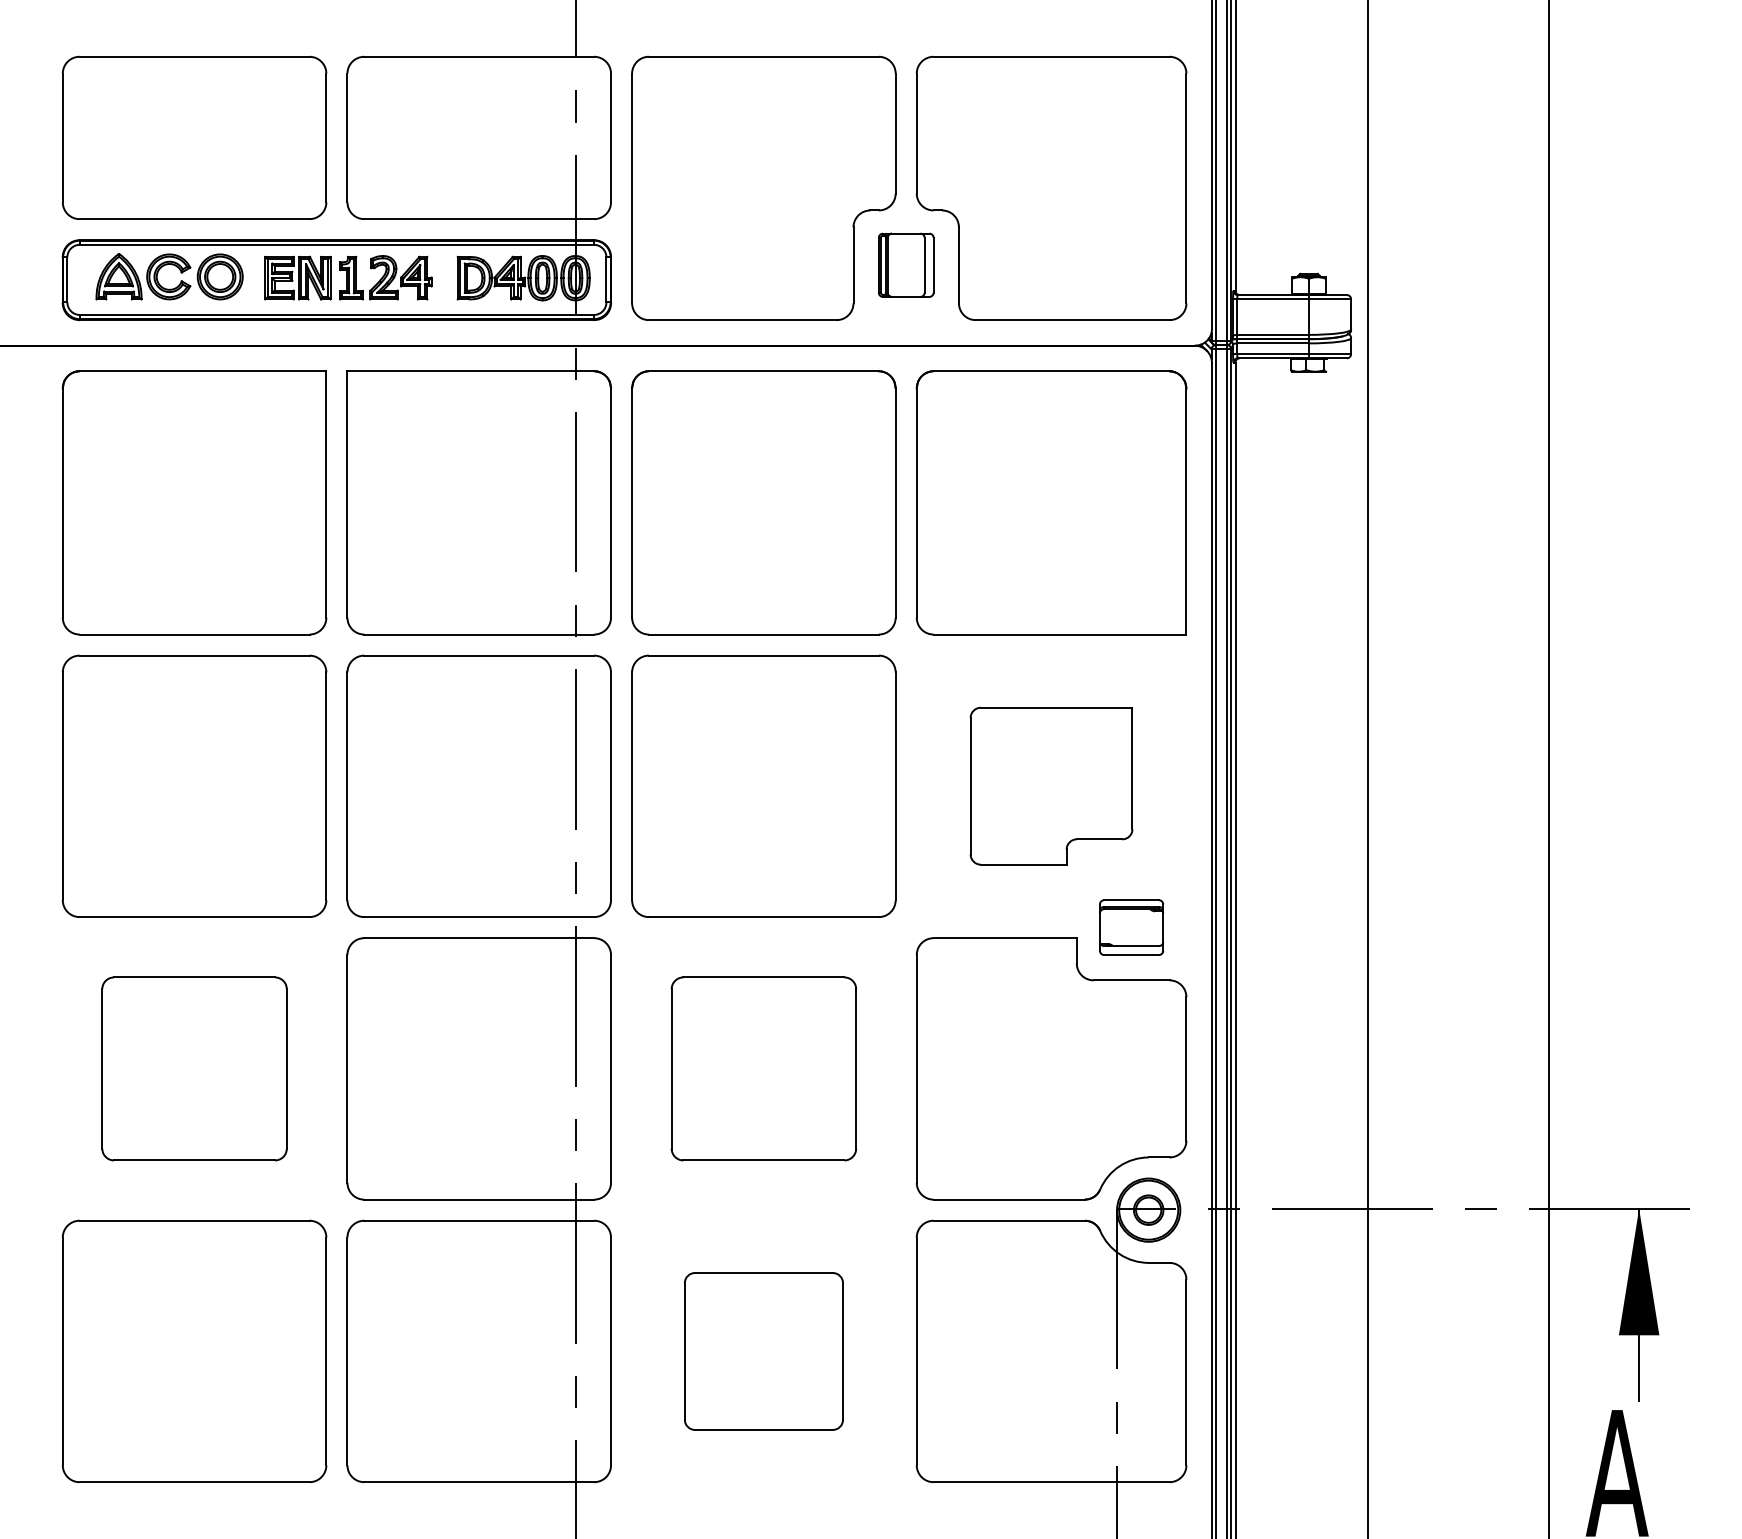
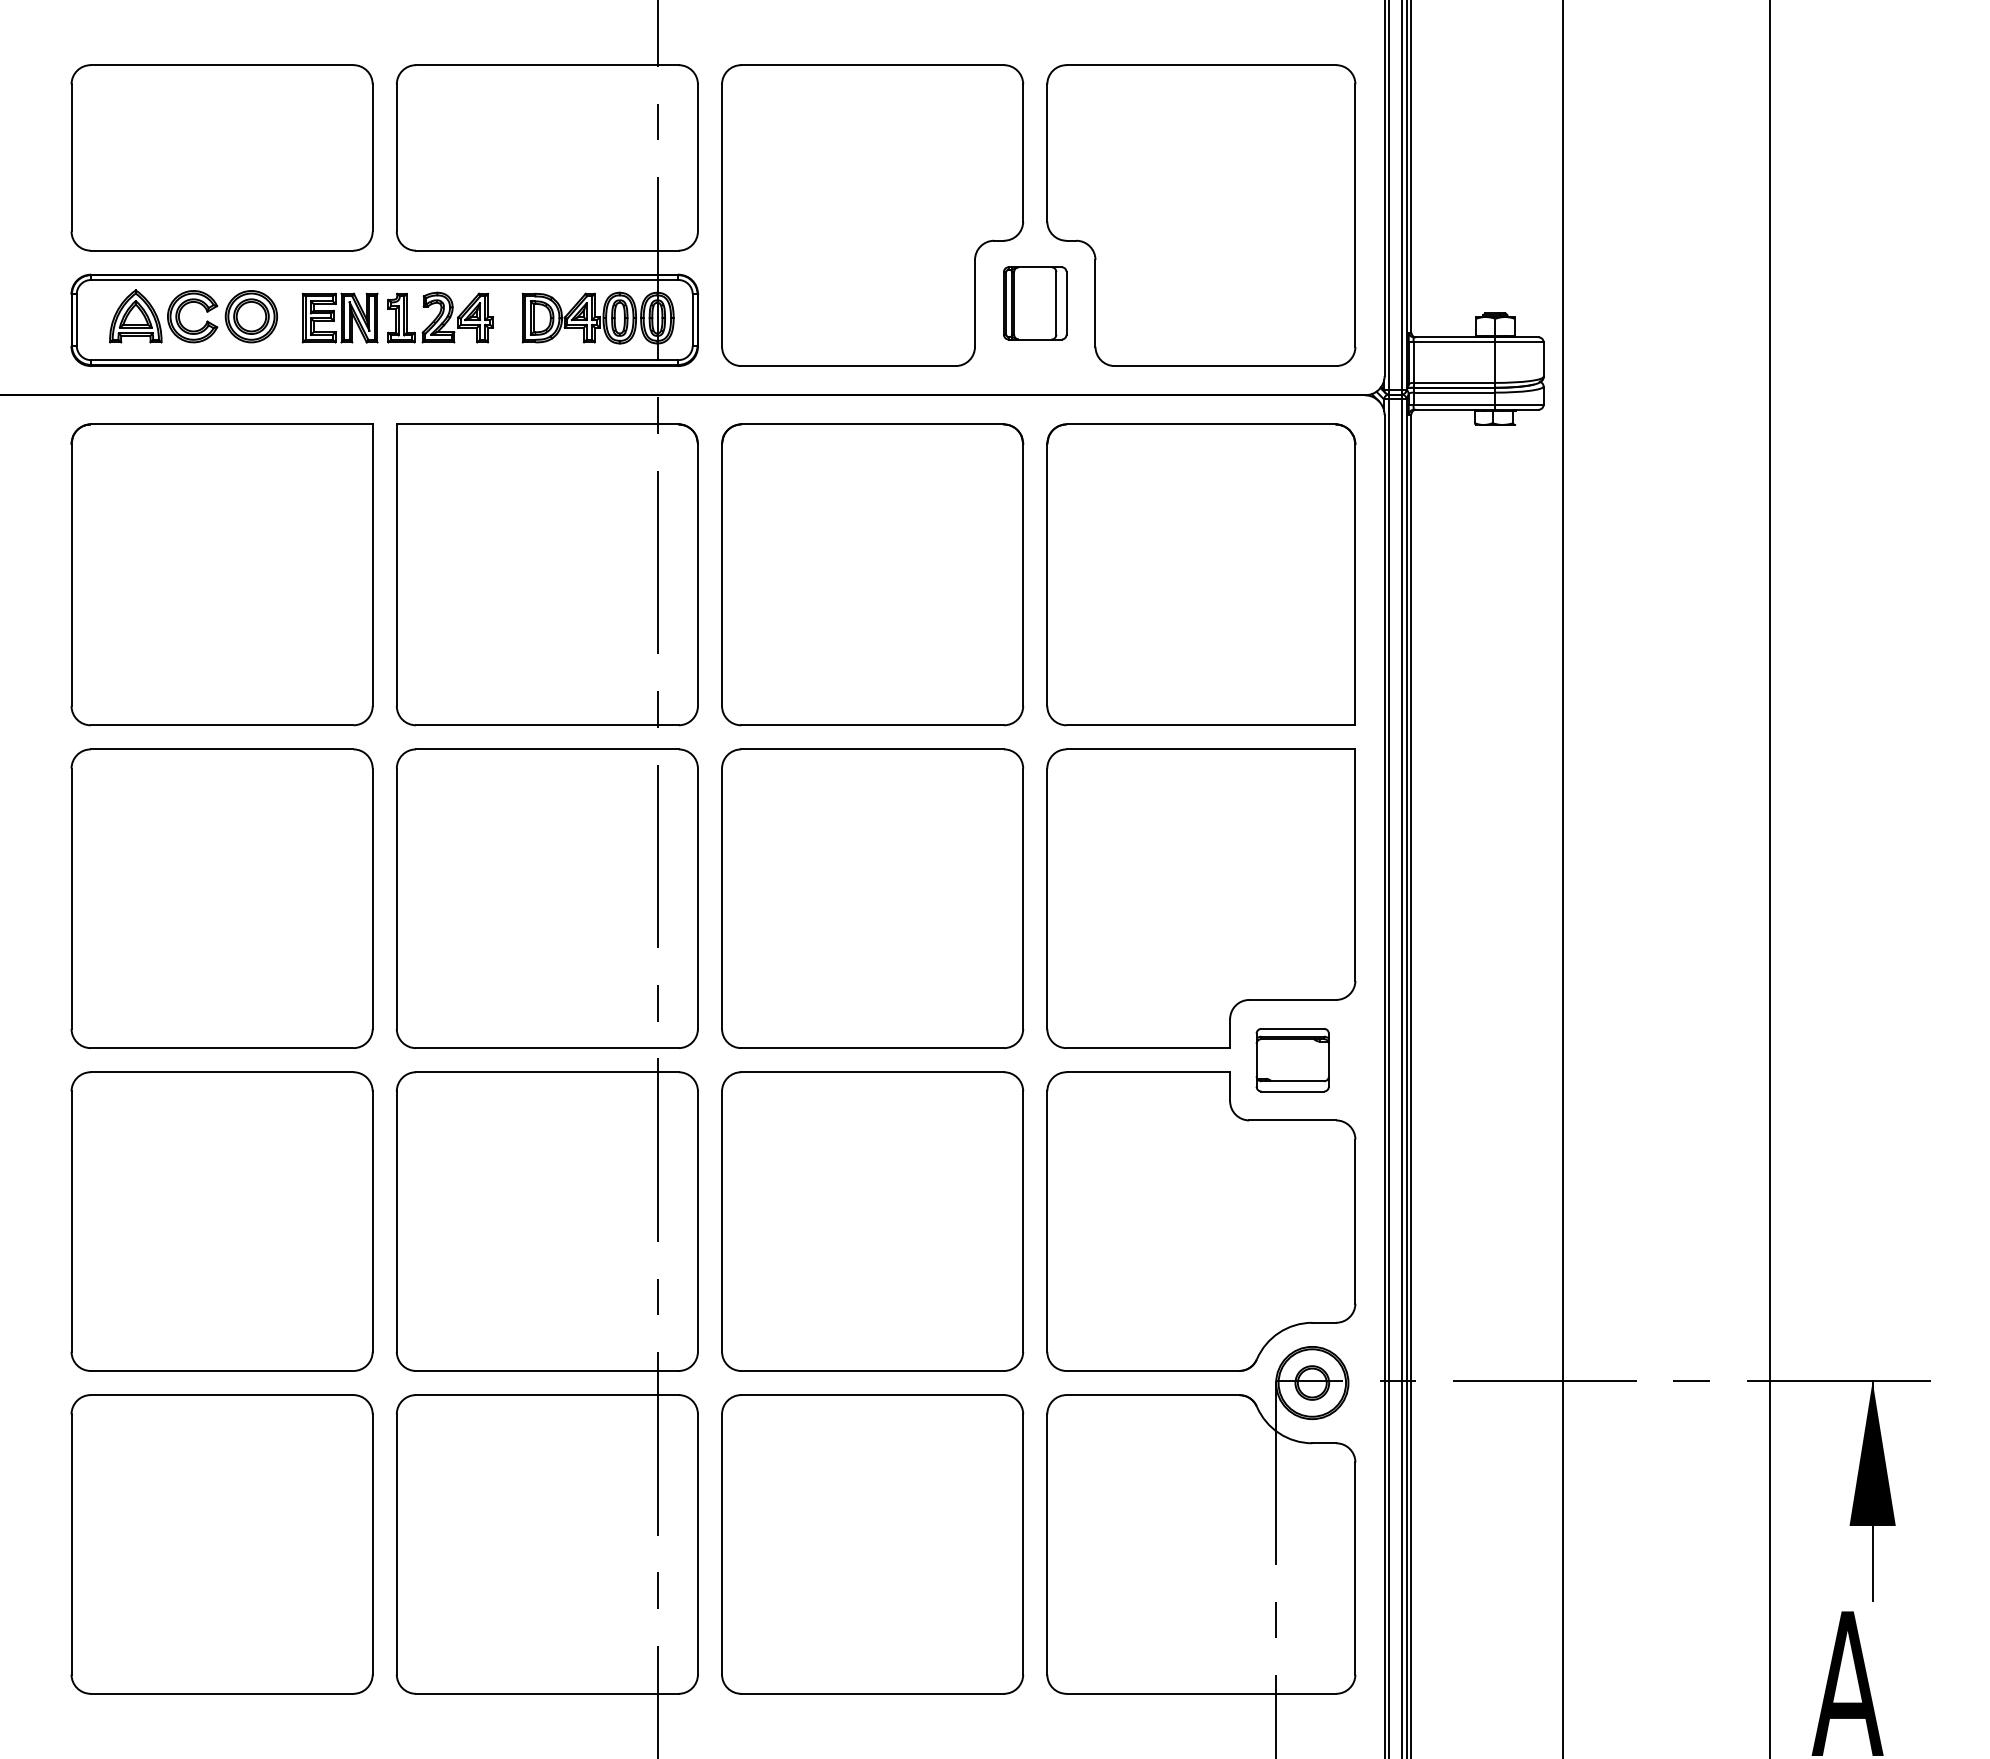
part: (1051, 785) -> (1201, 897), size x1.67
part: (194, 1068) -> (222, 1221), size x1.43
part: (763, 1068) -> (872, 1221), size x1.43
part: (763, 1351) -> (872, 1544), size x1.67

